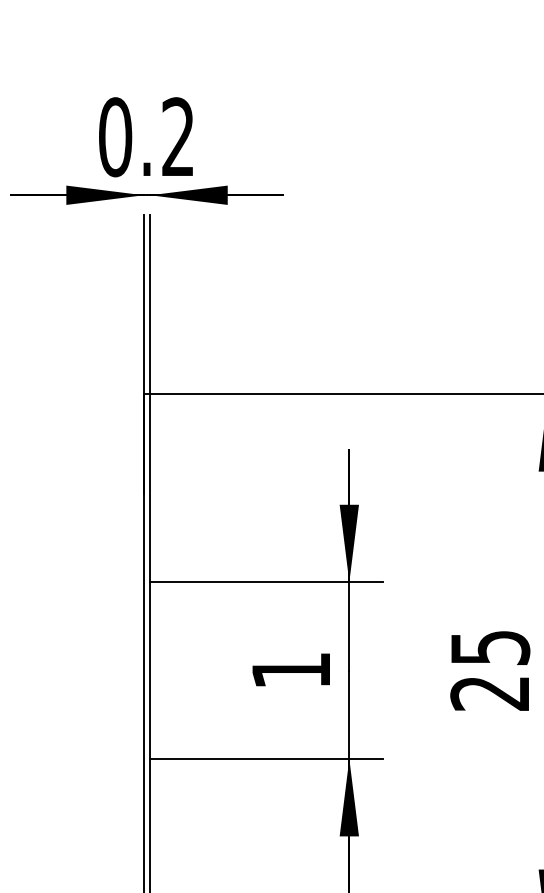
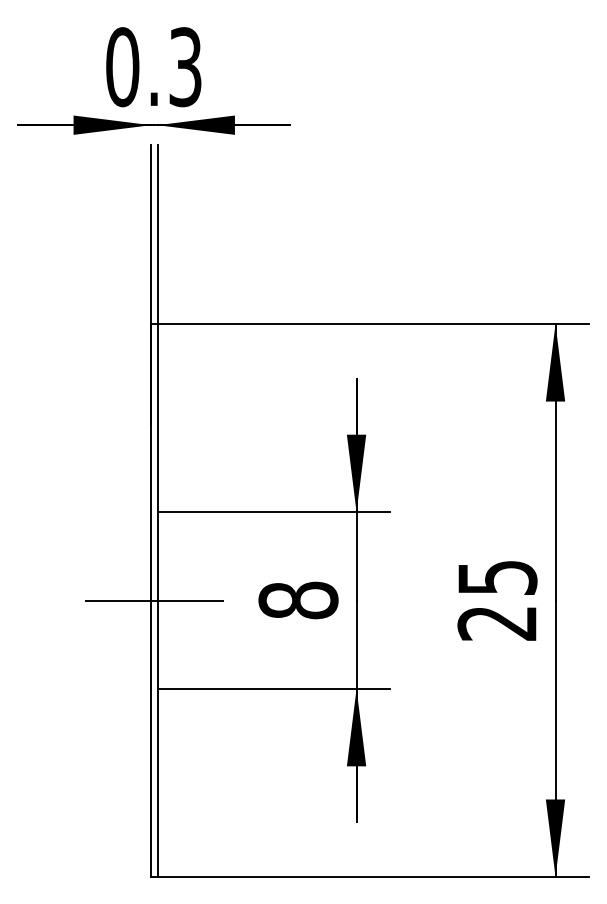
text: (178, 137) -> (185, 67), 0.2 -> 0.3
line: (146, 670) -> (153, 600), added
text: (291, 670) -> (298, 600), 1 -> 8

